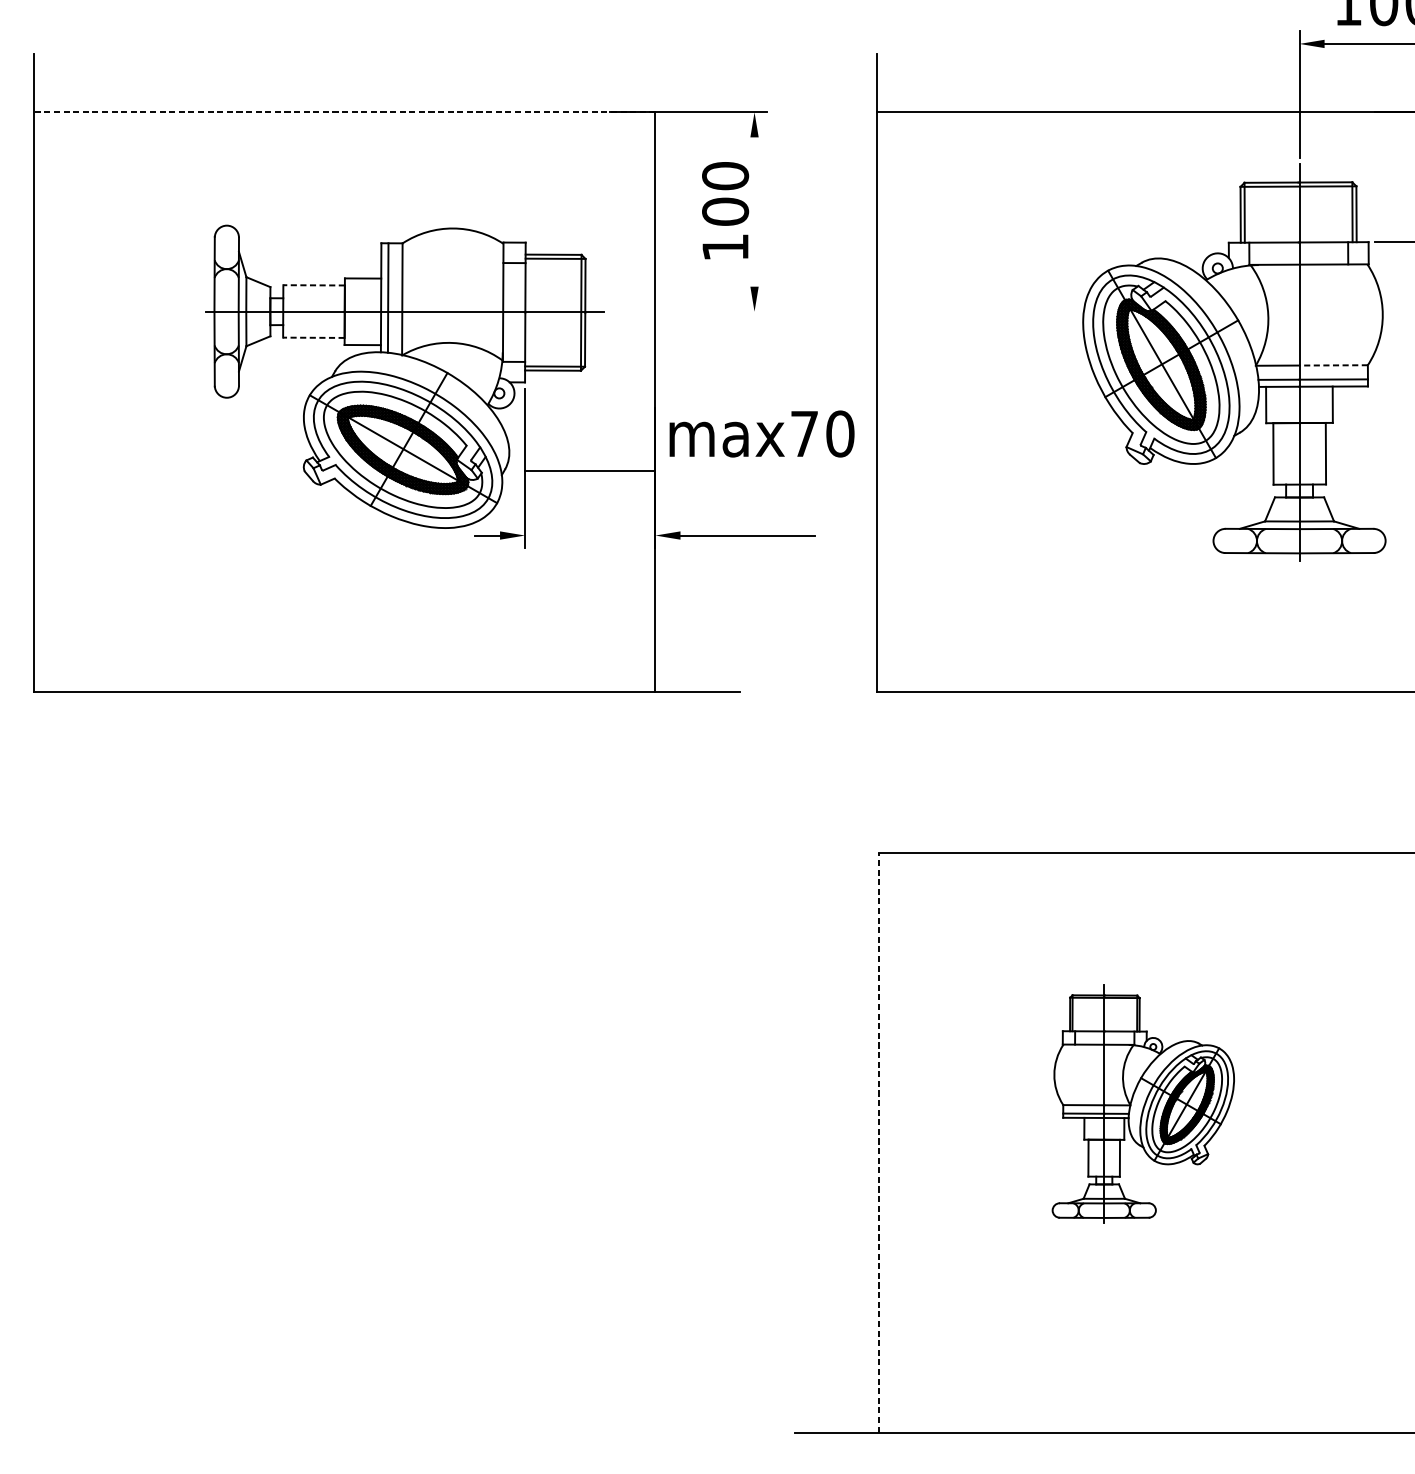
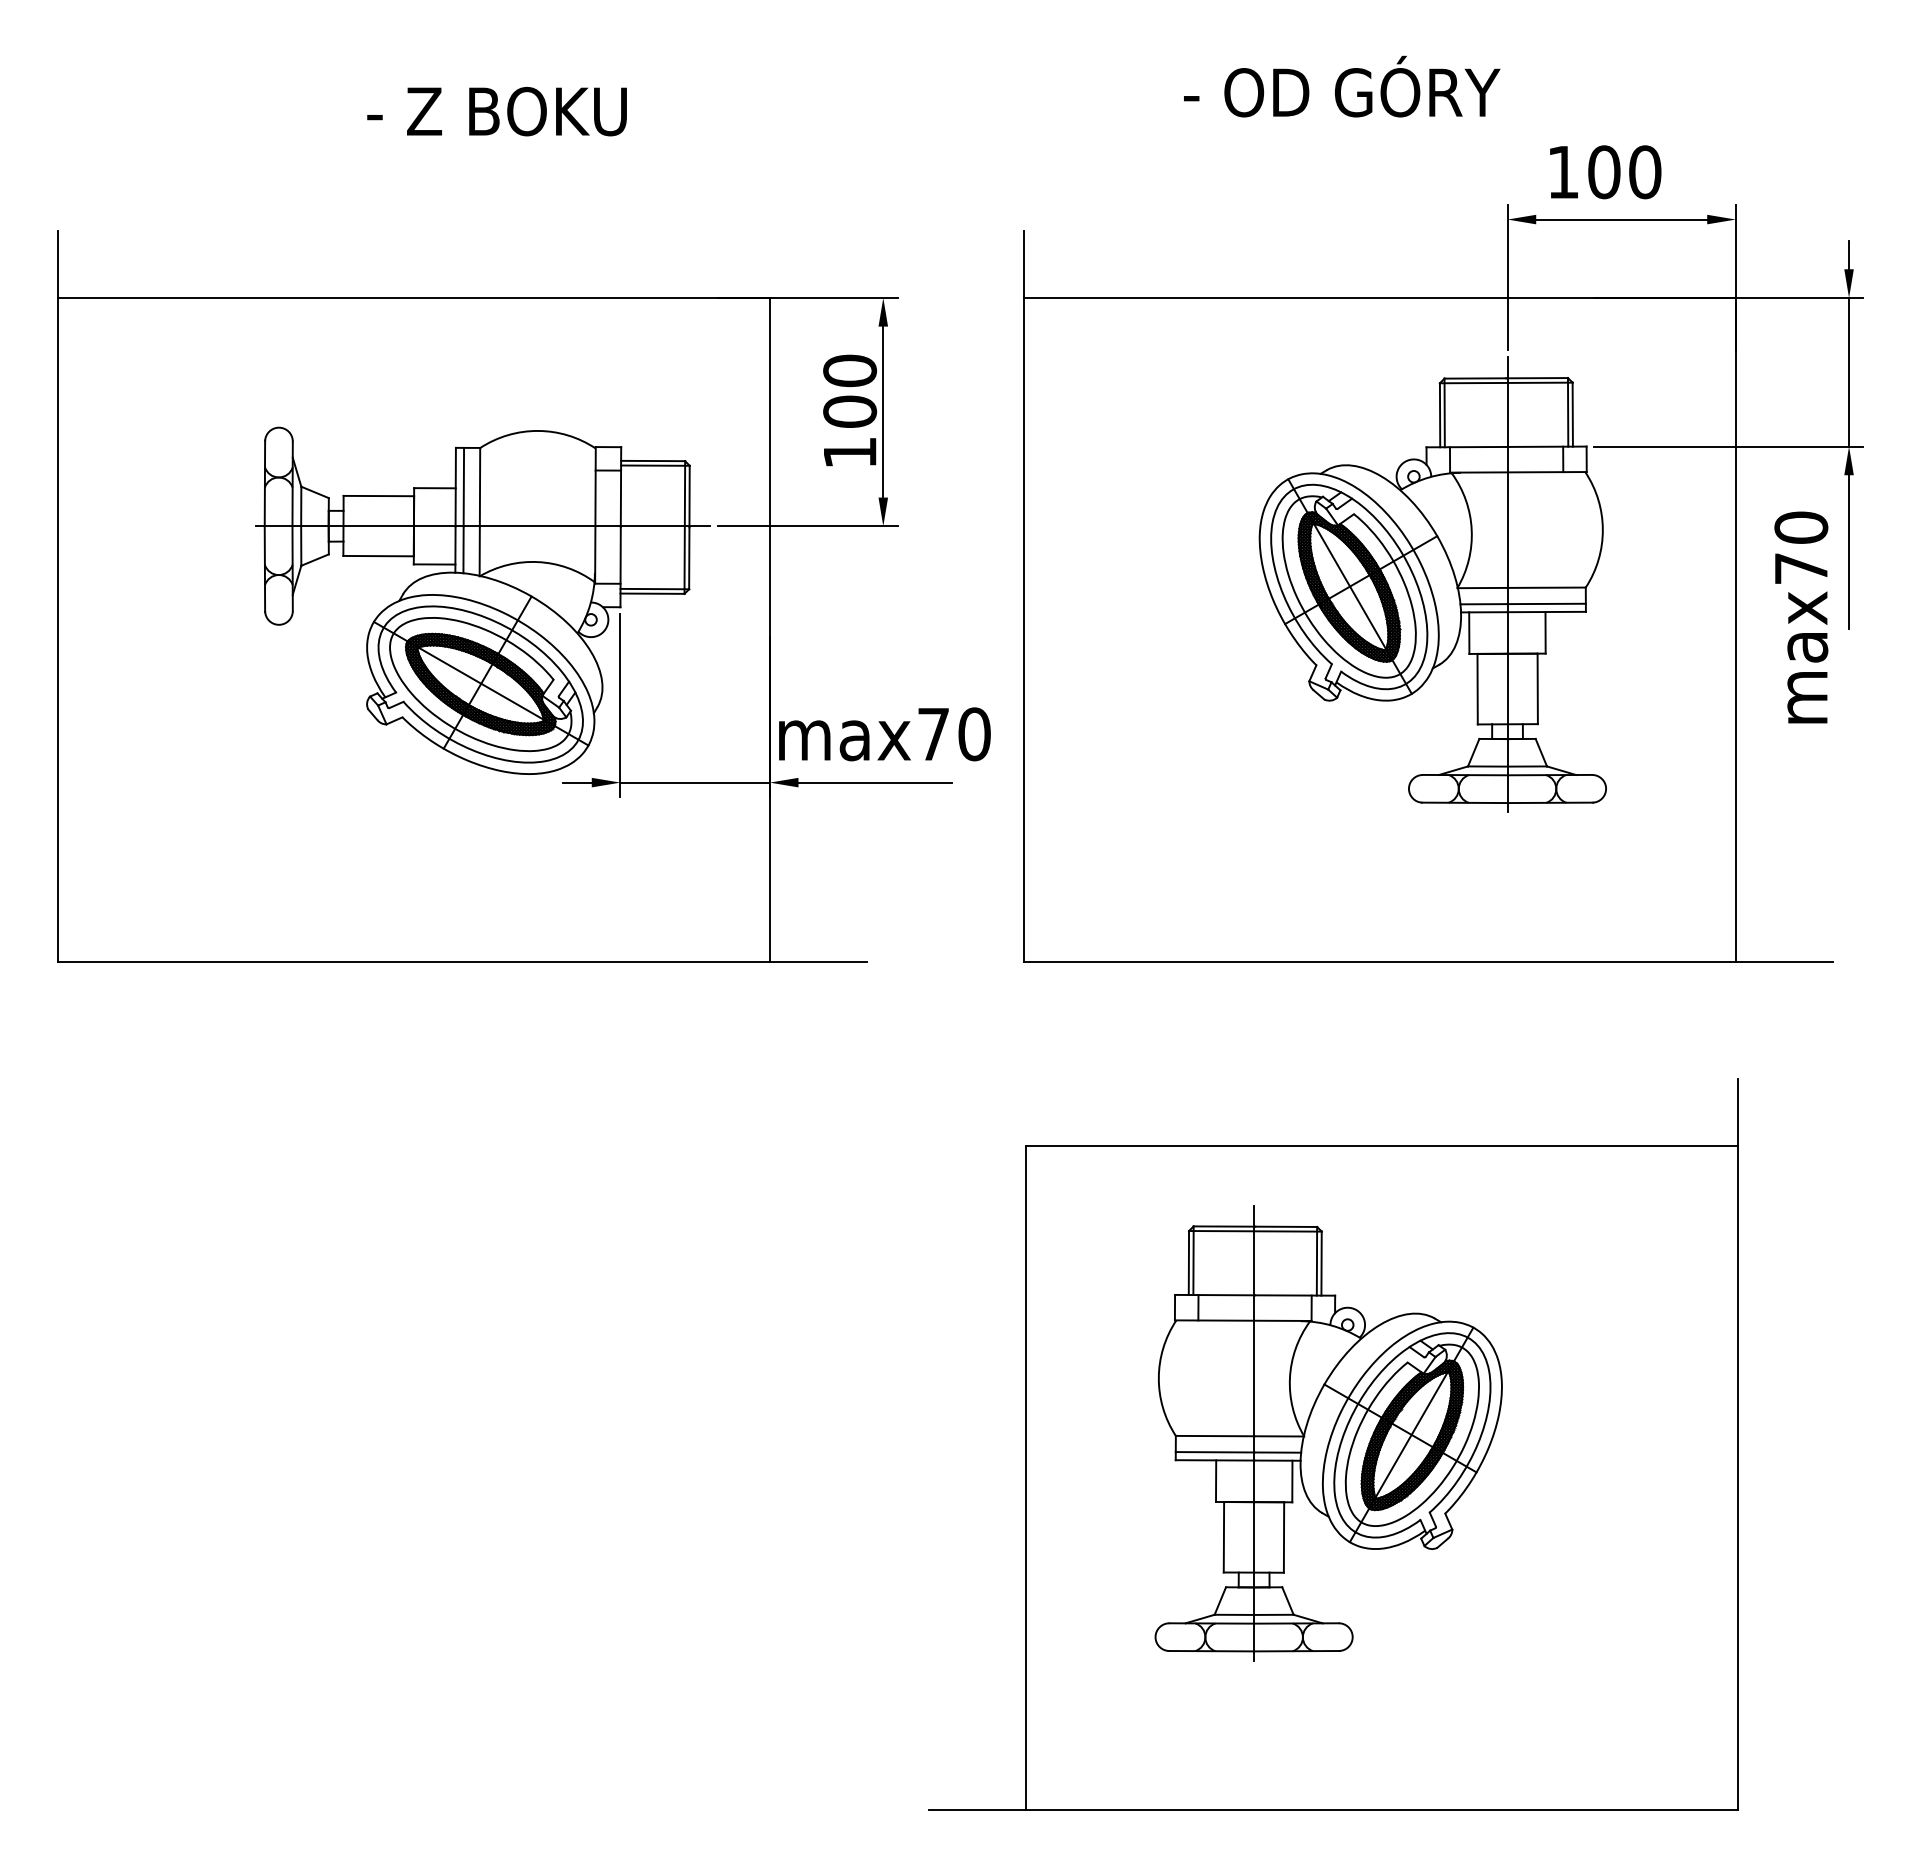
line: (344, 111) -> (413, 297), dashed -> solid
line: (754, 211) -> (883, 411), added
line: (313, 285) -> (378, 496), dashed -> solid
line: (688, 311) -> (807, 526), added
line: (313, 338) -> (378, 556), dashed -> solid
line: (1333, 365) -> (1546, 587), dashed -> solid
text: (761, 434) -> (884, 734), moved
line: (589, 470) -> (694, 782), moved
part: (1143, 1103) -> (1328, 1433), size x1.67
line: (878, 1143) -> (1025, 1478), dashed -> solid

